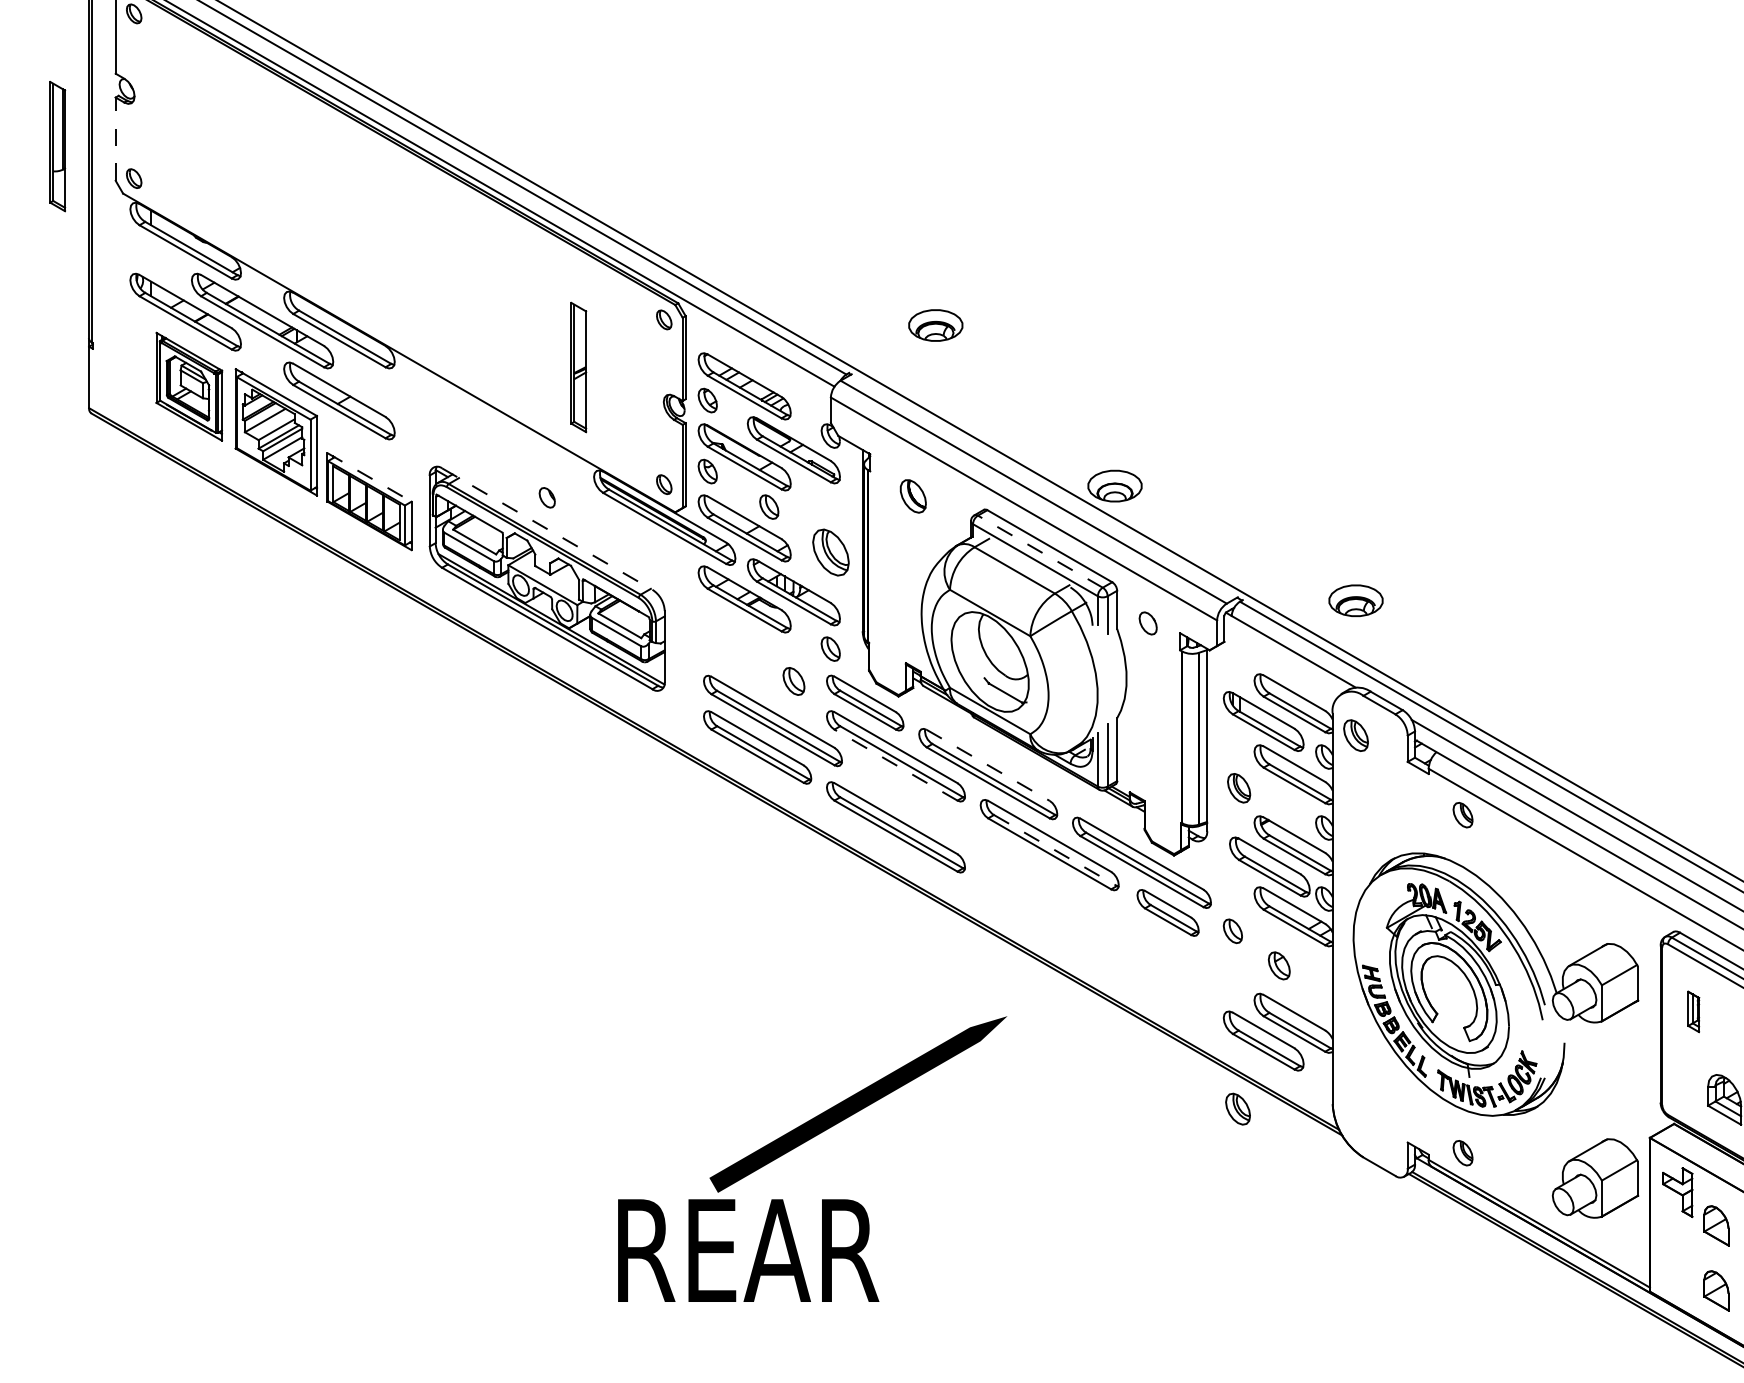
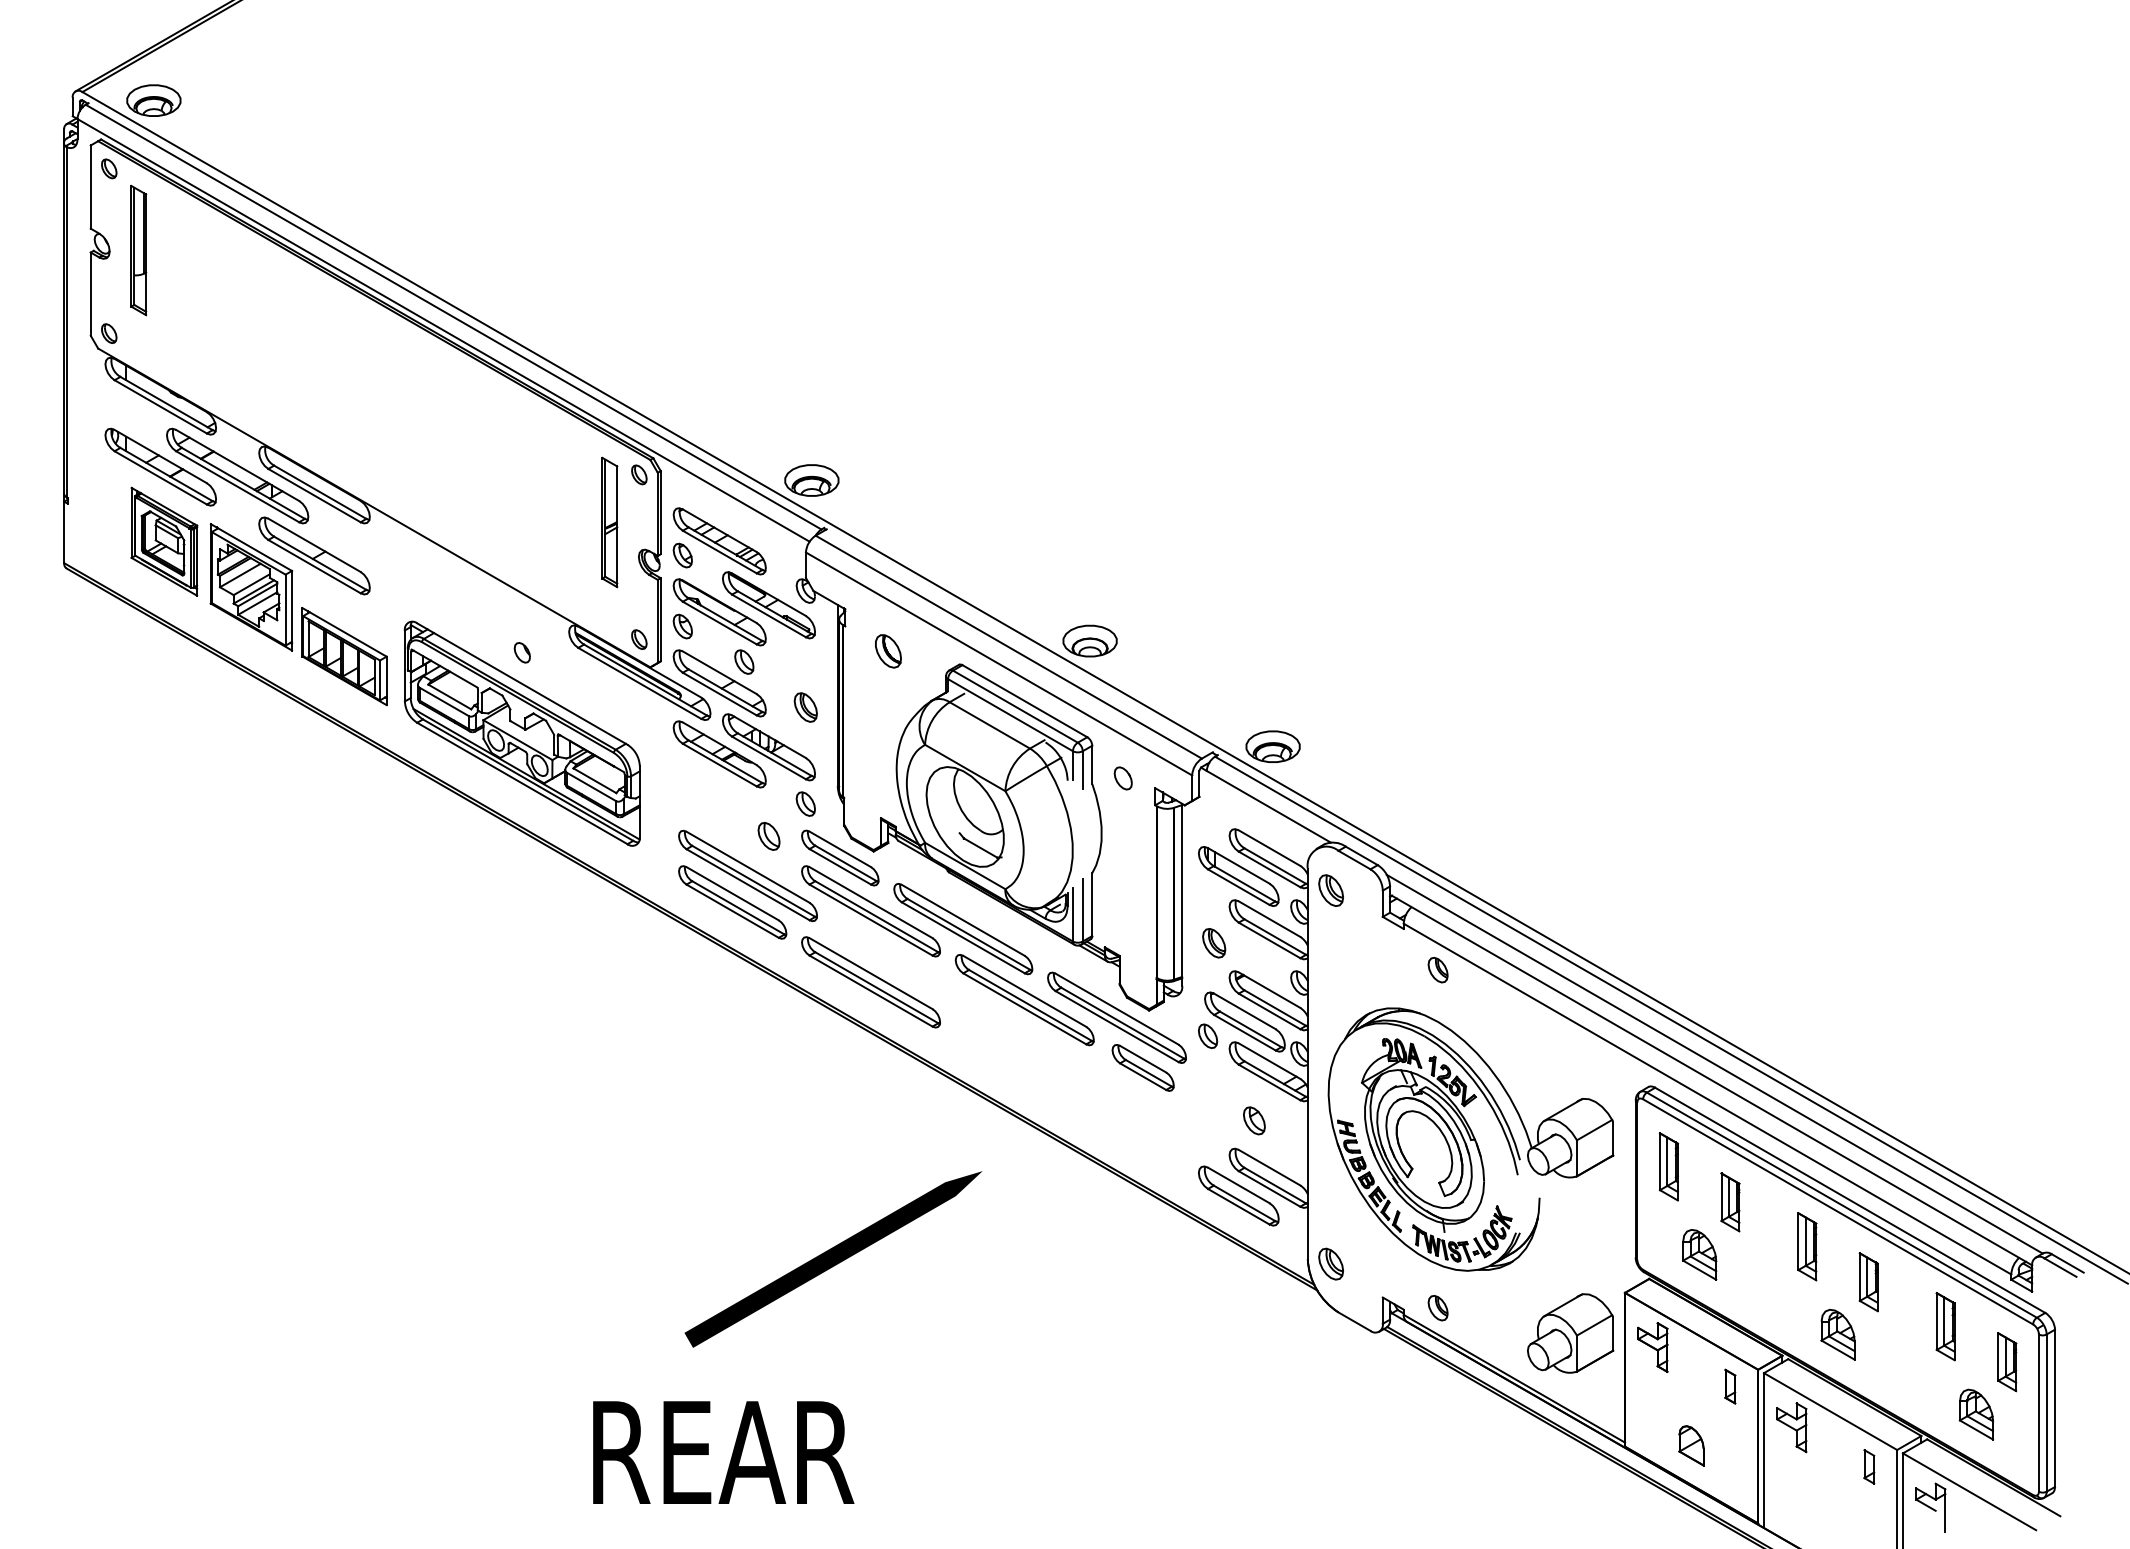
line: (115, 139) -> (90, 294), dashed -> solid
part: (57, 146) -> (138, 250), moved
part: (935, 325) -> (811, 480), moved
part: (578, 367) -> (609, 522), moved
line: (369, 477) -> (344, 632), dashed -> solid
line: (547, 529) -> (522, 684), dashed -> solid
line: (1040, 551) -> (1015, 706), dashed -> solid
part: (830, 552) -> (805, 707), size x0.62
part: (1355, 600) -> (1272, 746), moved
line: (895, 764) -> (870, 919), dashed -> solid
line: (988, 765) -> (963, 920), dashed -> solid
line: (1056, 850) -> (1031, 1005), dashed -> solid
part: (1233, 930) -> (1208, 1035), moved
part: (1693, 1011) -> (1668, 1166), size x1.67
part: (1237, 1108) -> (1330, 1263), moved
part: (1716, 1225) -> (1691, 1380), removed
text: (748, 1250) -> (723, 1452), moved

